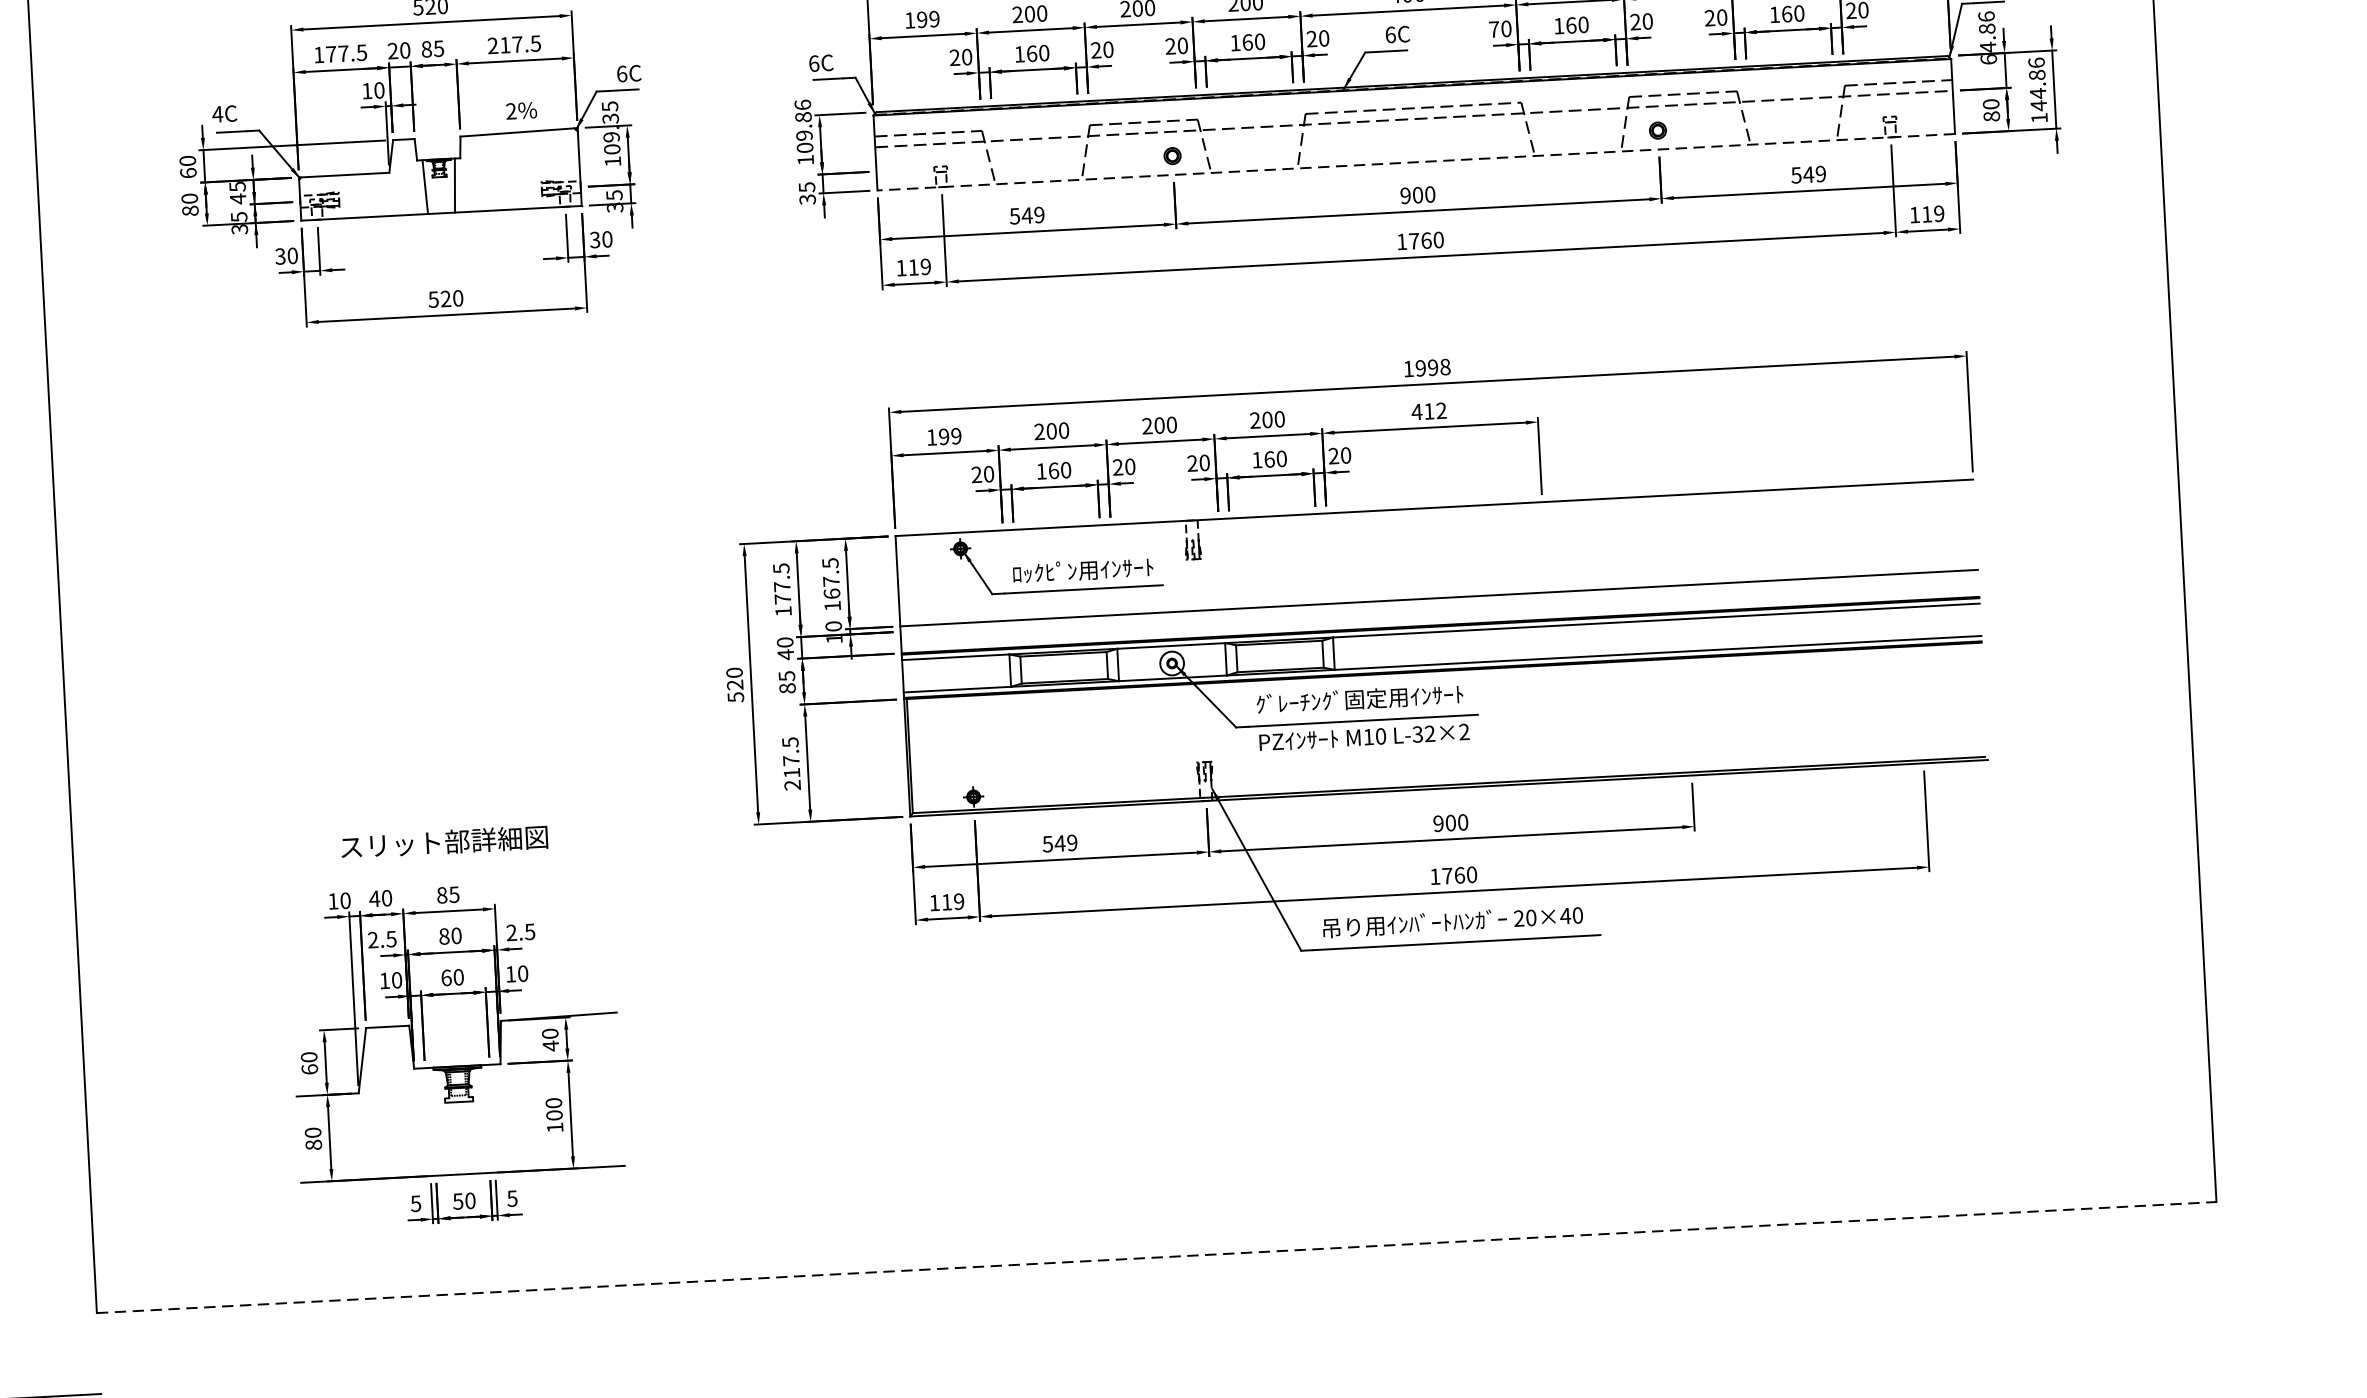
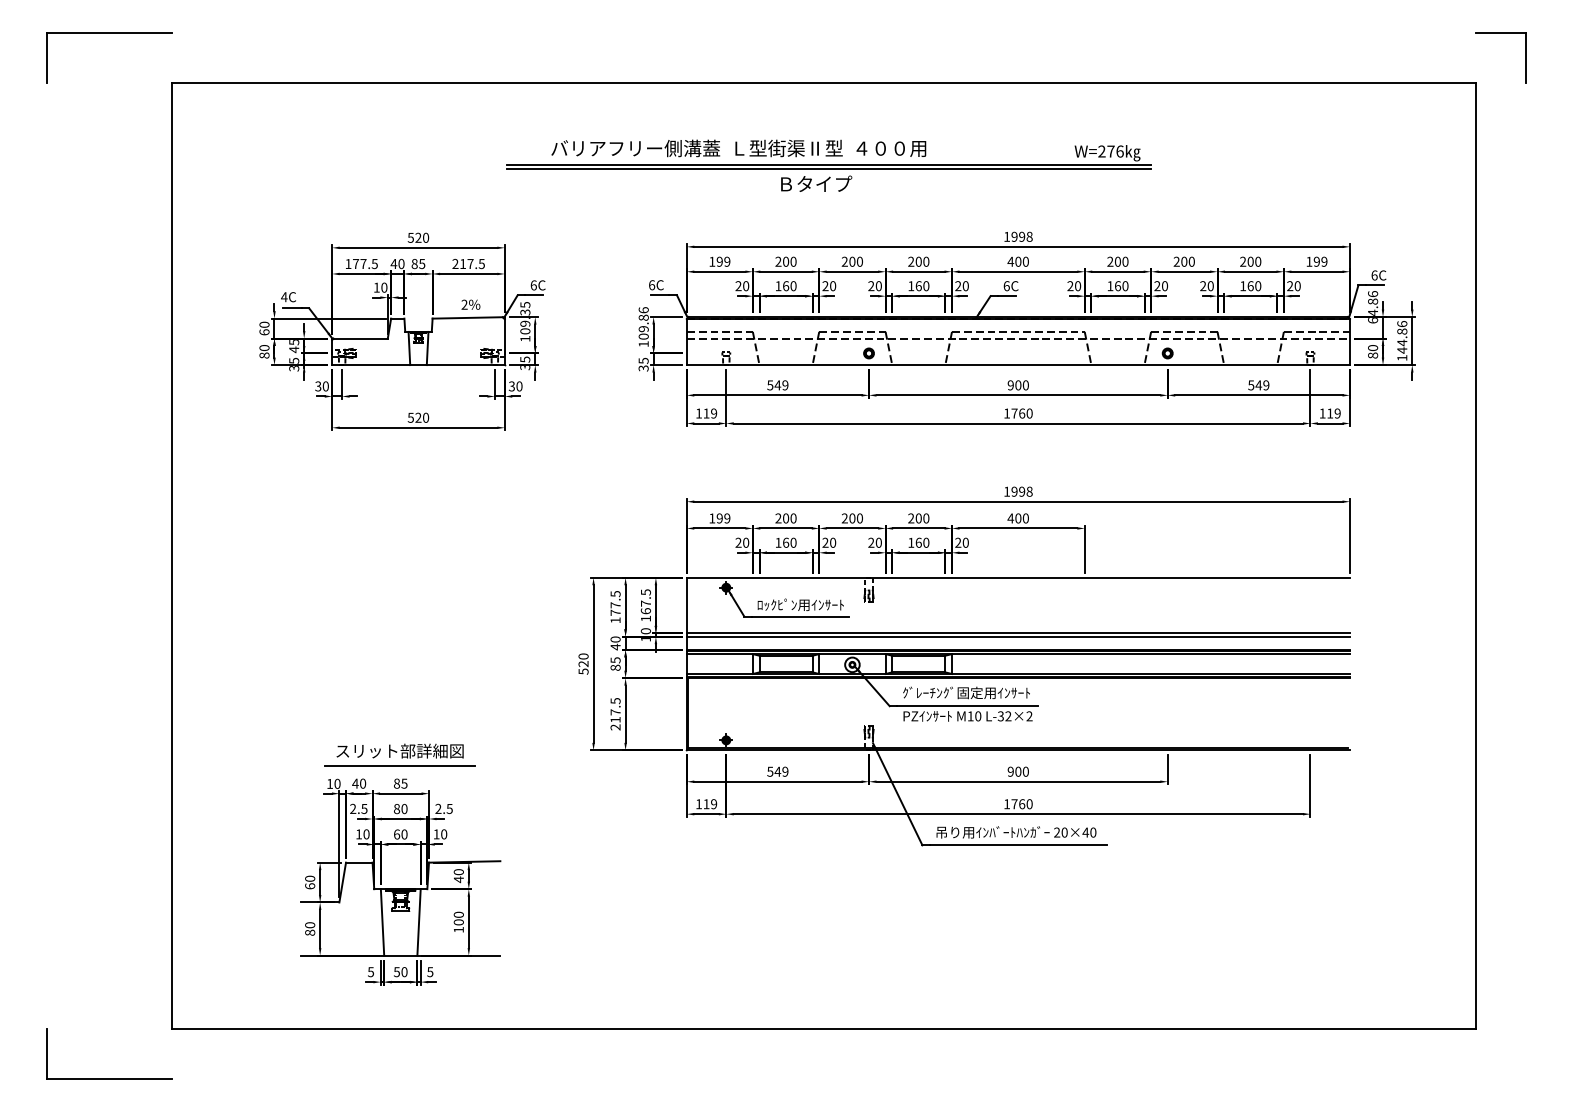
text: (1494, 30) -> (1070, 286), 70 -> 20
text: (392, 50) -> (393, 263), 20 -> 40
line: (1416, 162) -> (1018, 365), dashed -> solid
text: (1434, 411) -> (1021, 518), 412 -> 400
line: (1437, 603) -> (1017, 636), added
line: (446, 865) -> (400, 765), added
line: (488, 1119) -> (418, 922), added
line: (430, 1122) -> (382, 922), added
line: (1157, 1256) -> (824, 1028), dashed -> solid

